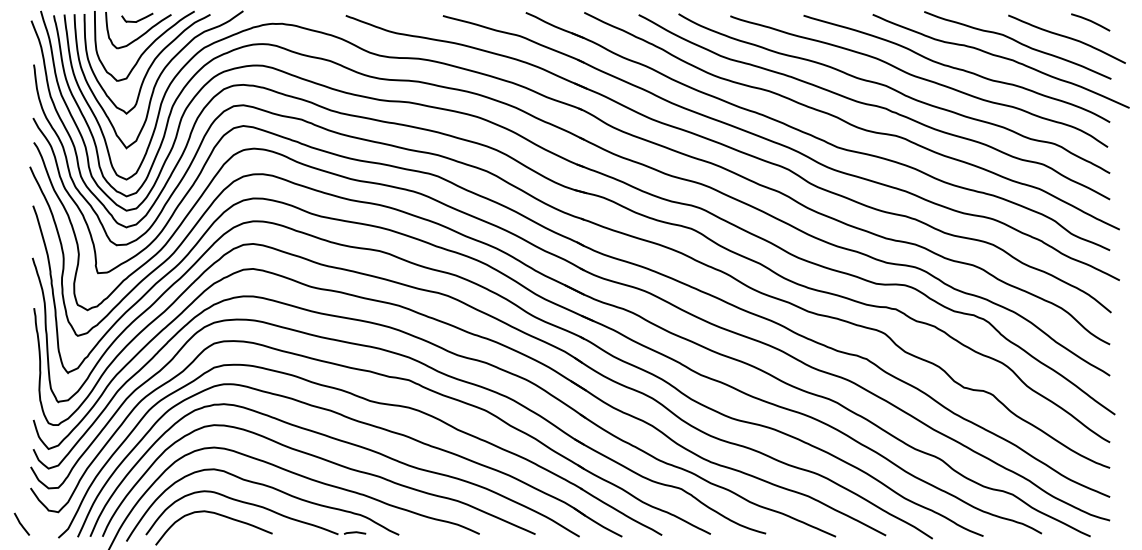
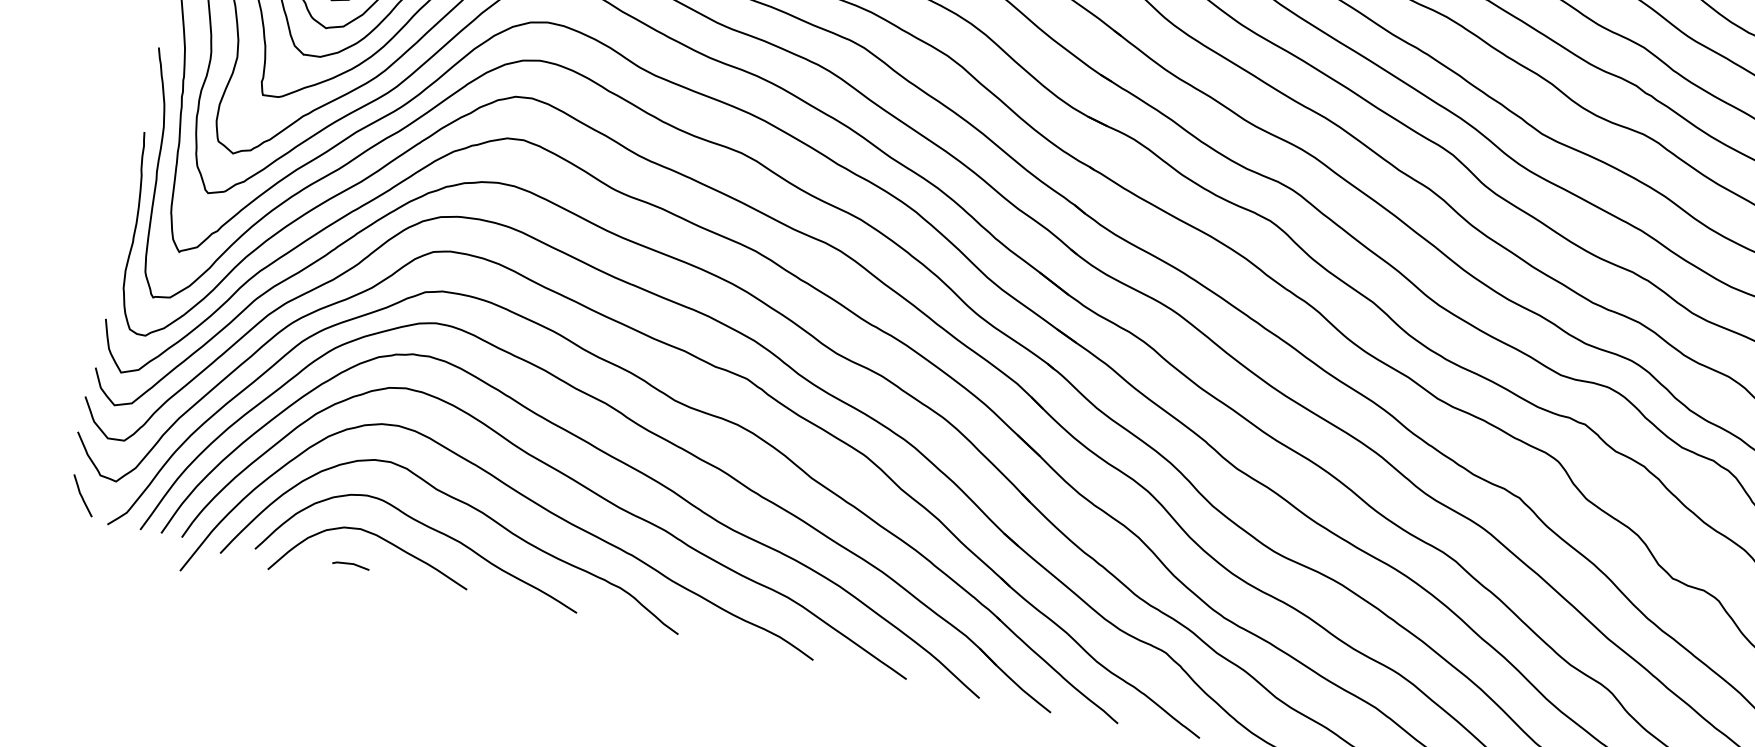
curve: (21, 523) -> (82, 494), moved
line: (355, 532) -> (351, 564), moved

